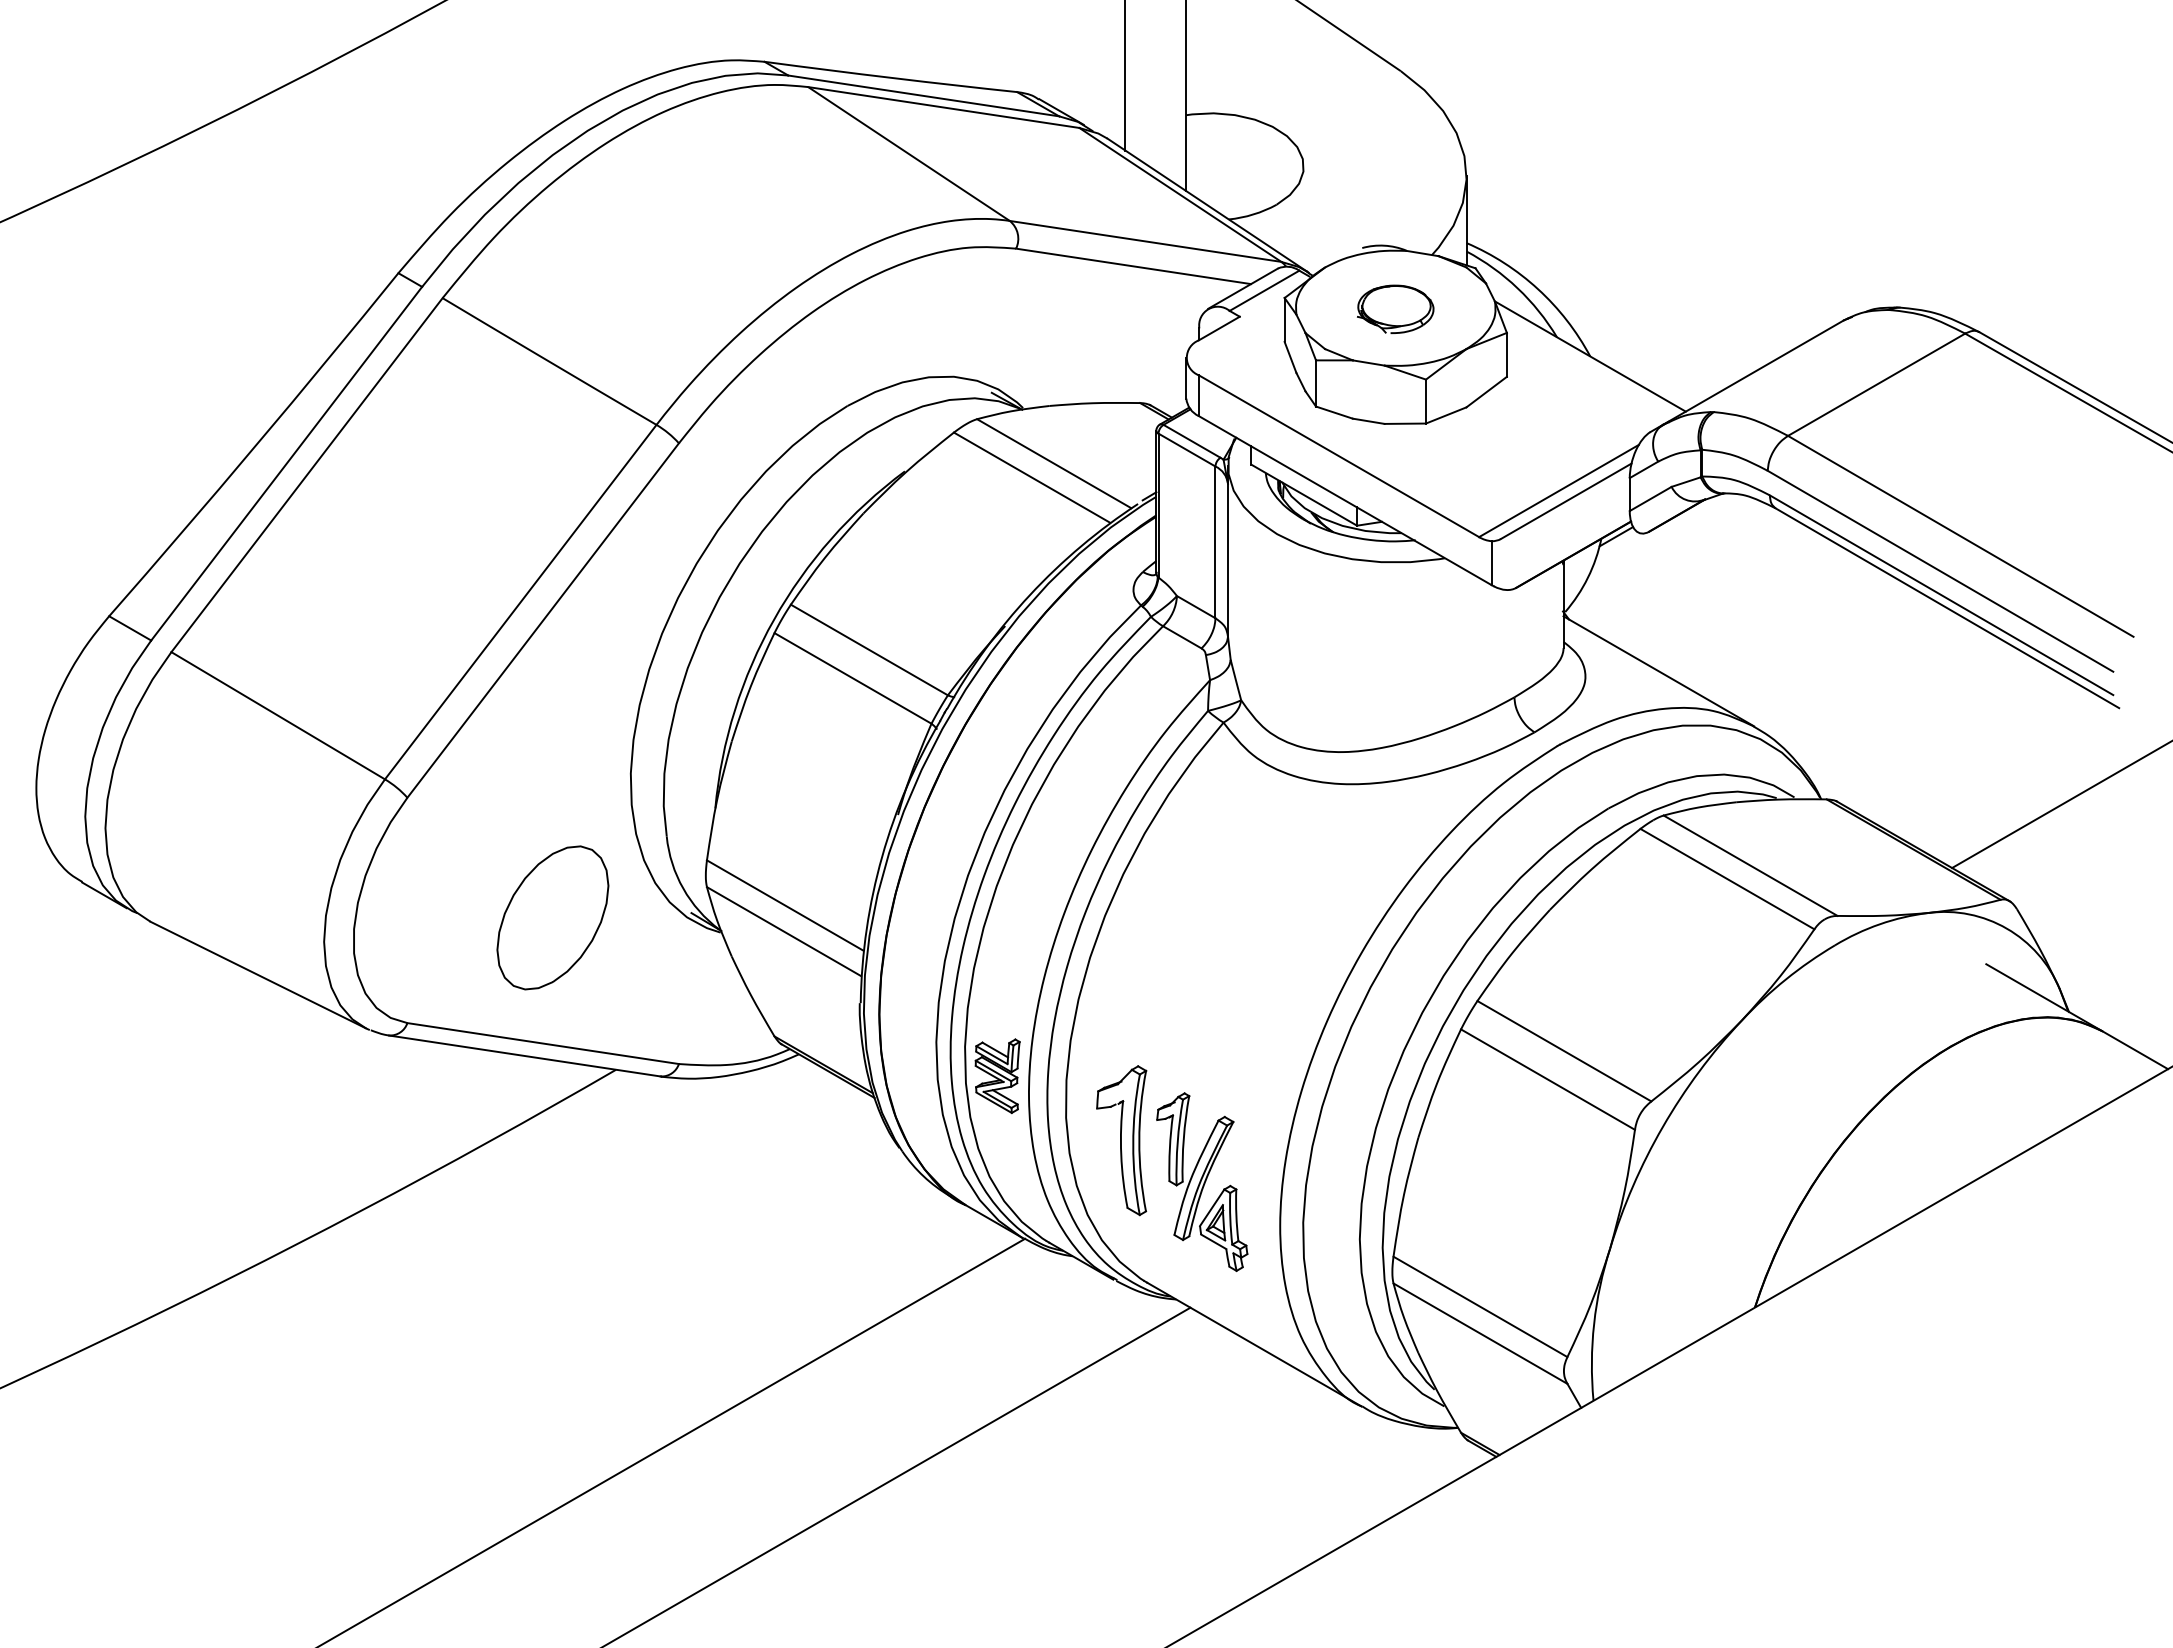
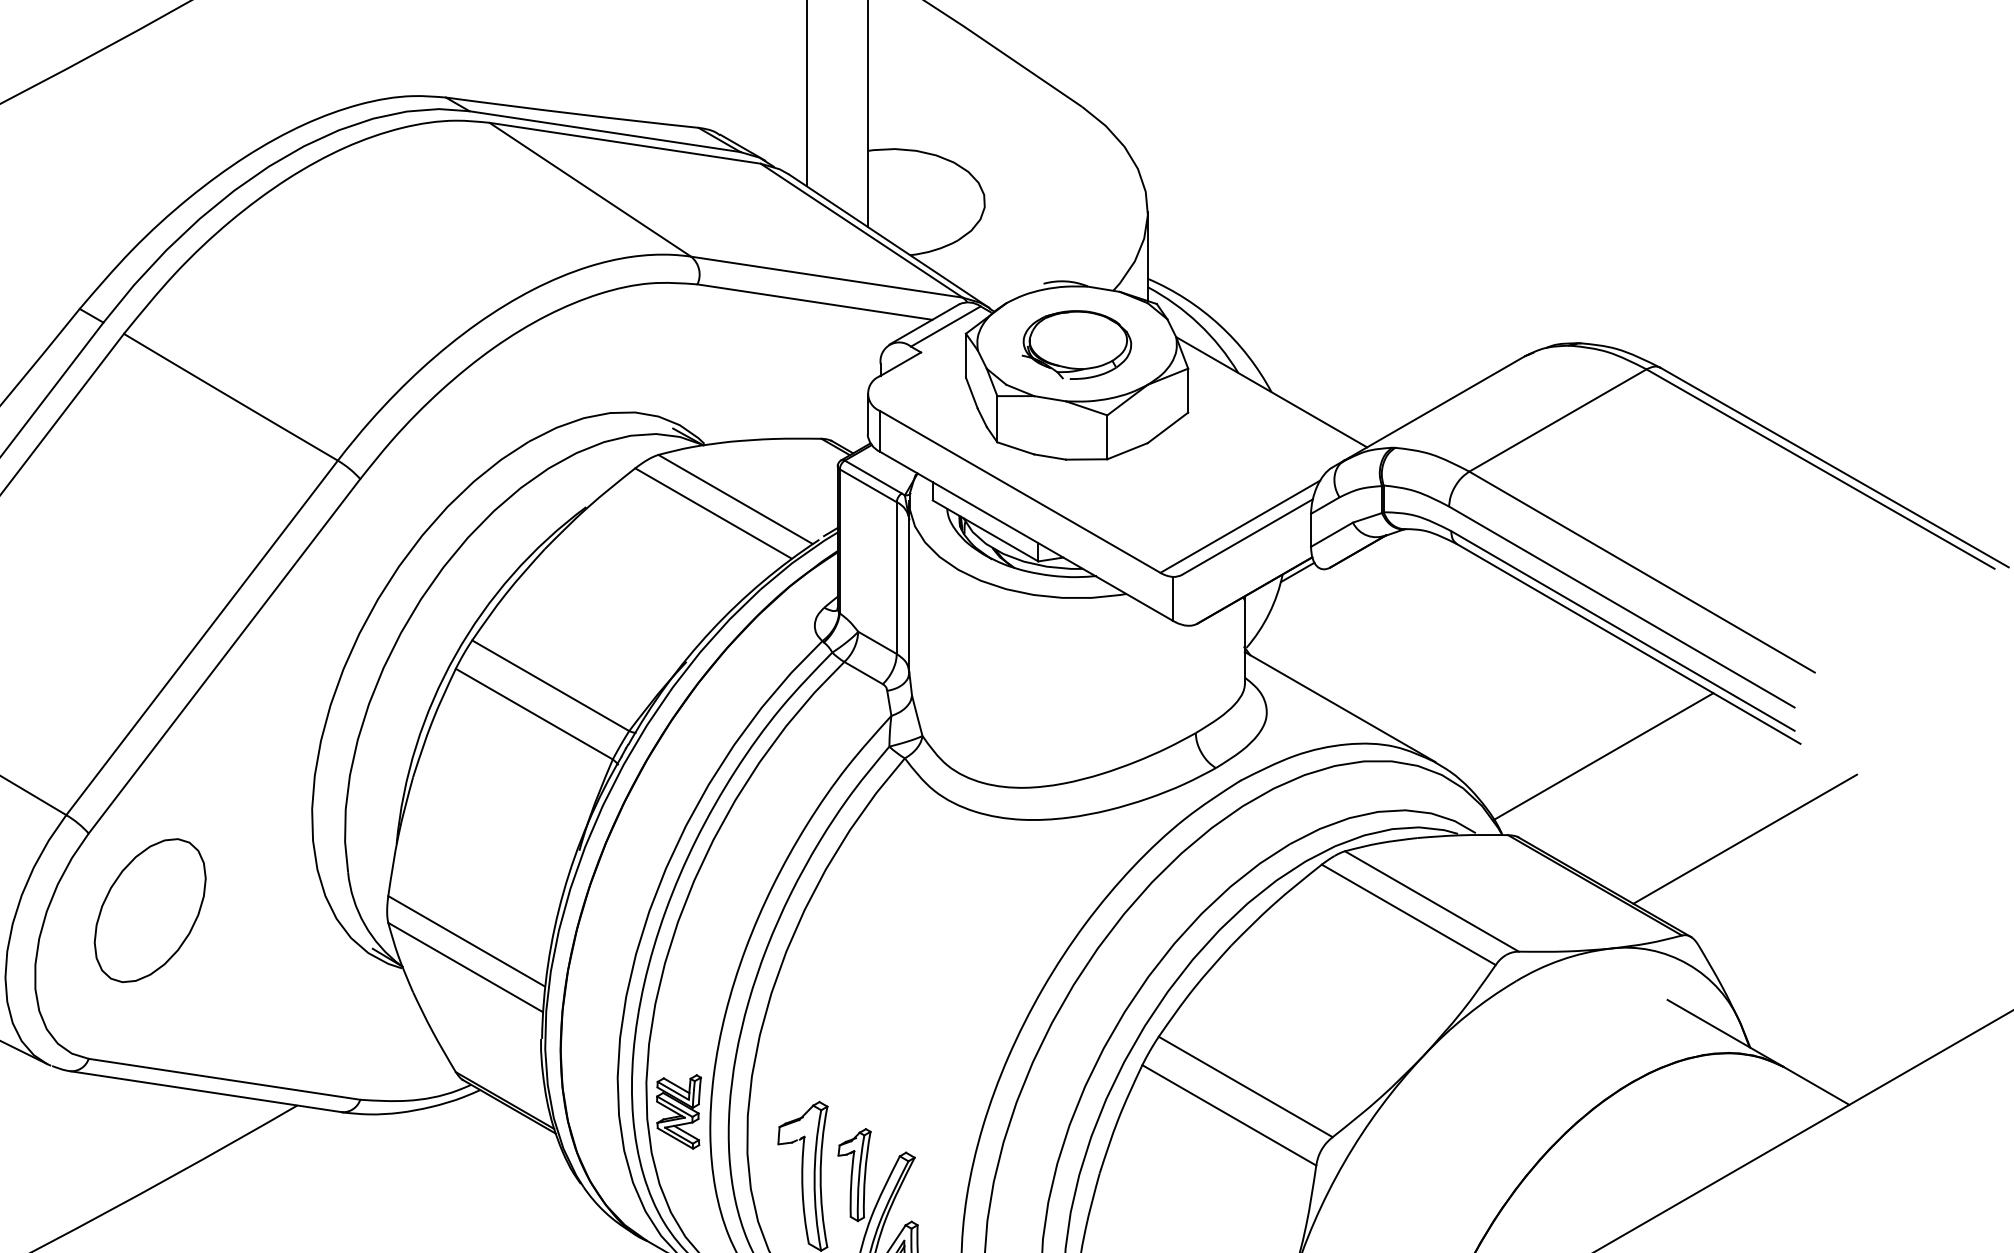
part: (1395, 309) -> (1076, 345), size x1.43
line: (1922, 720) -> (1603, 756), added
part: (552, 917) -> (149, 910), moved

